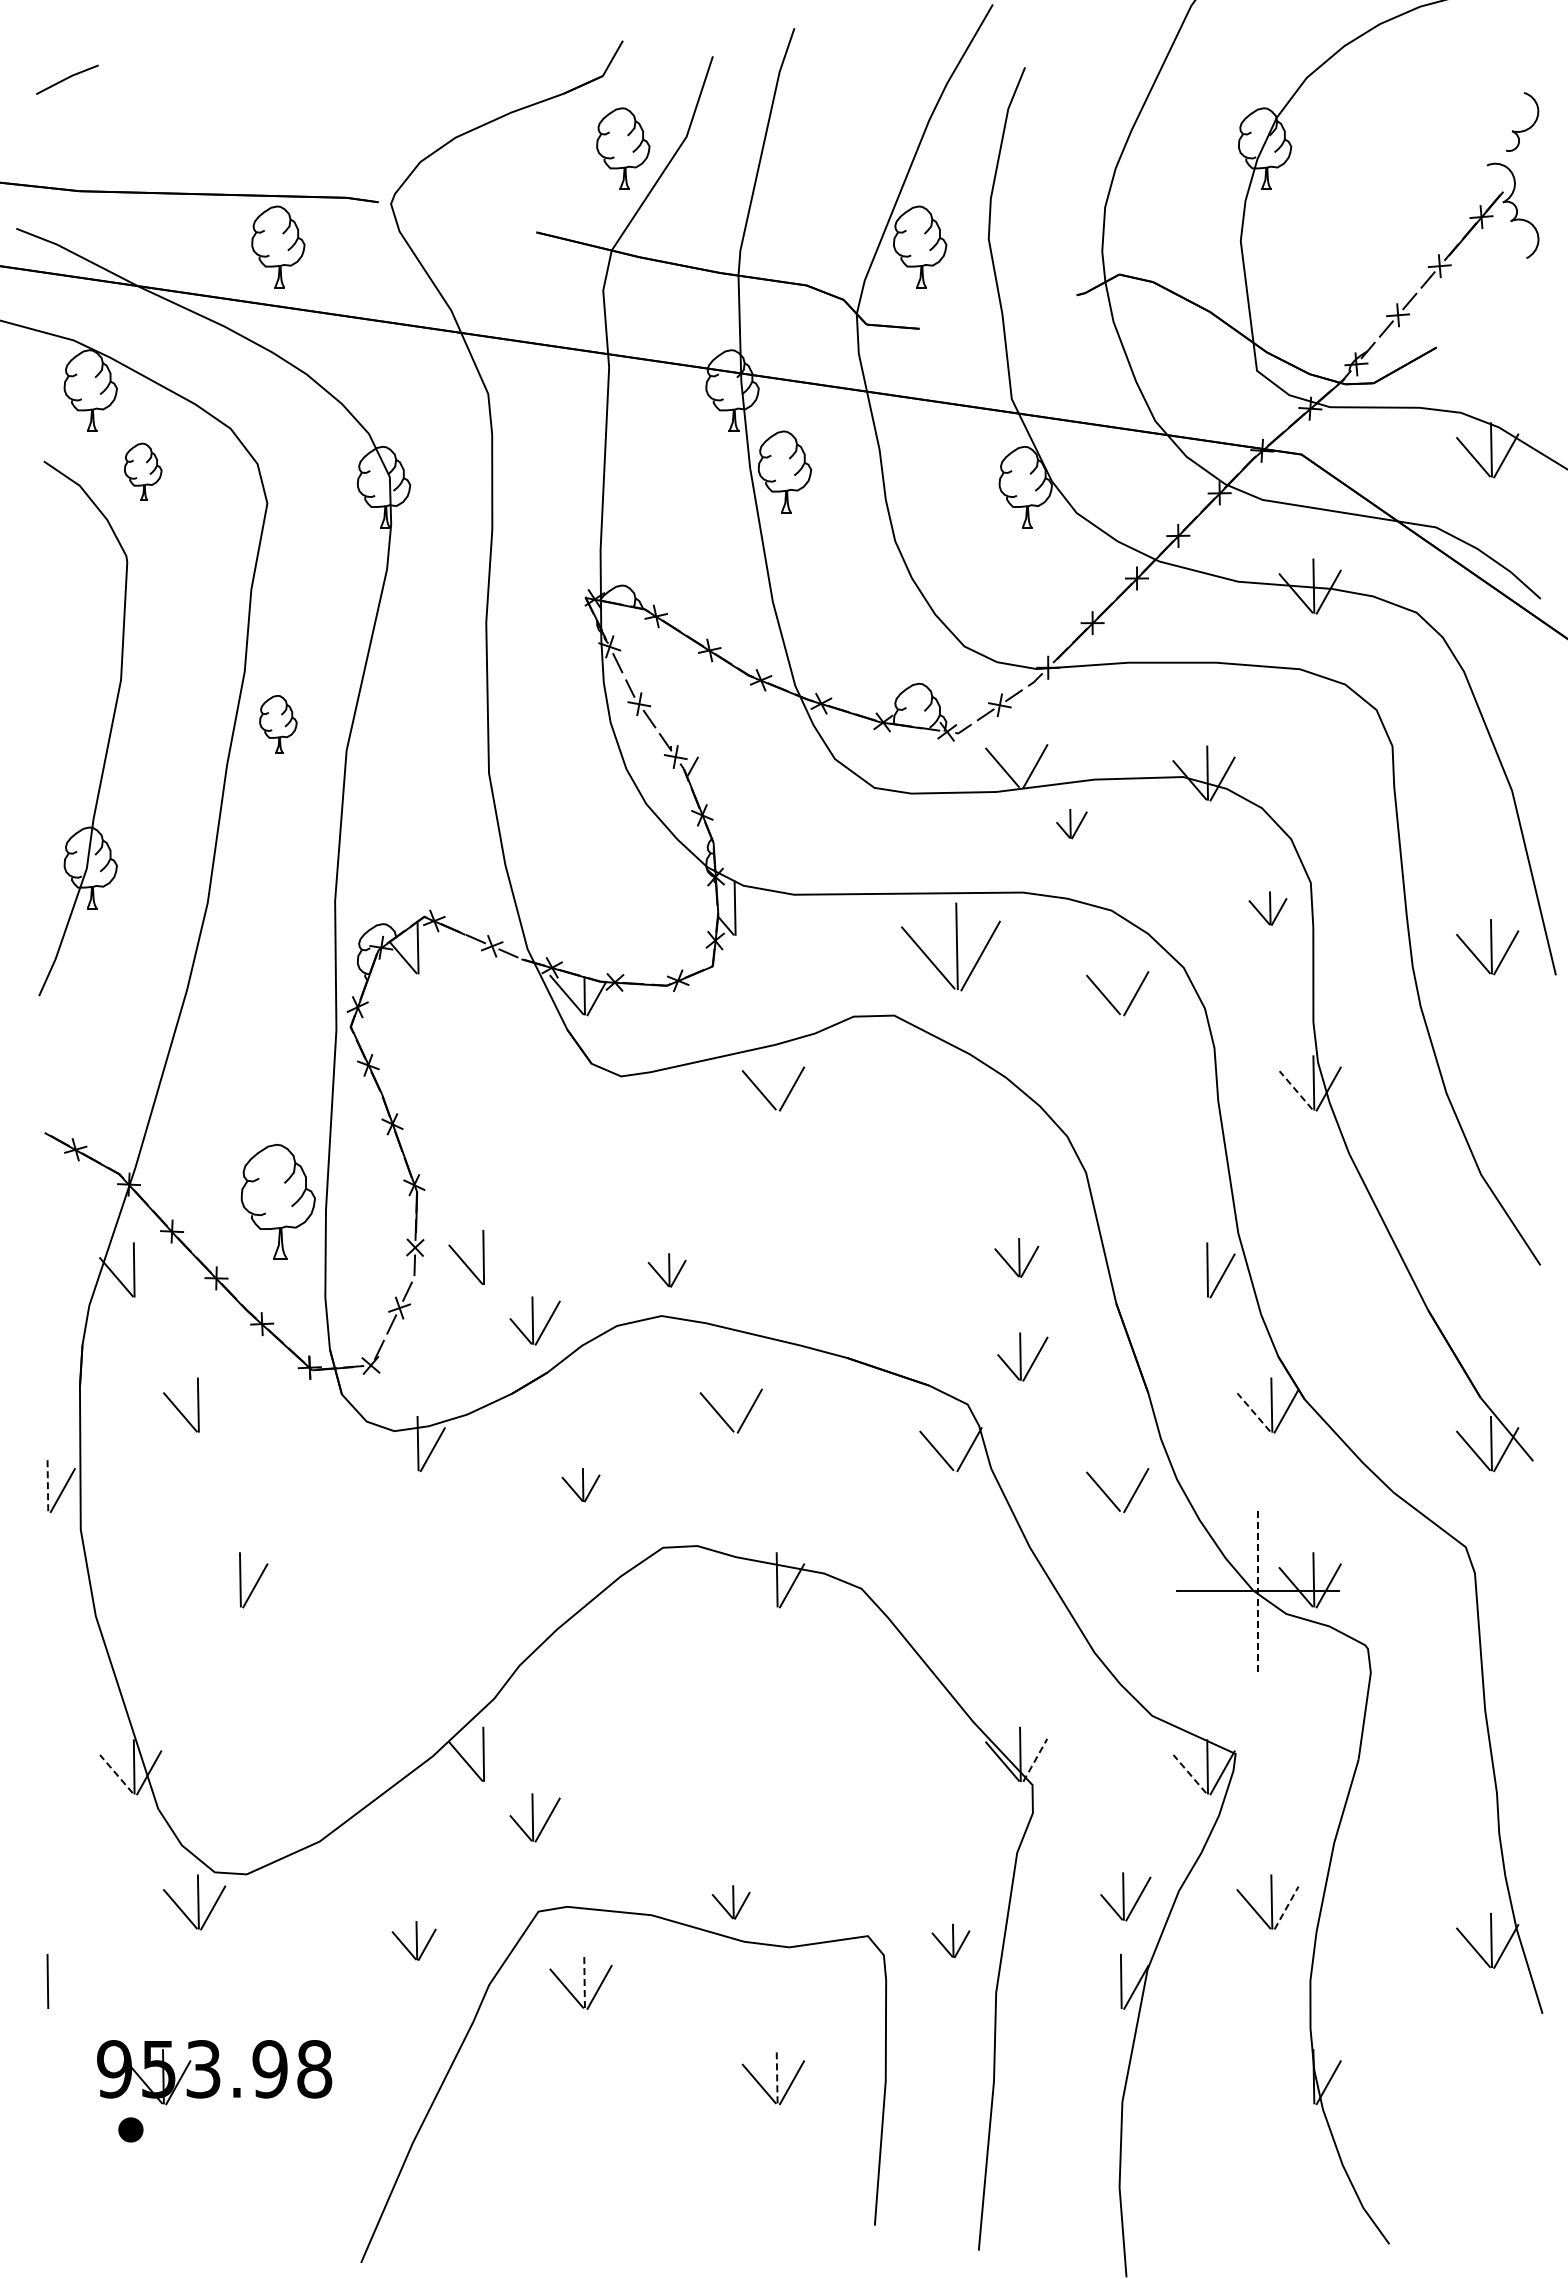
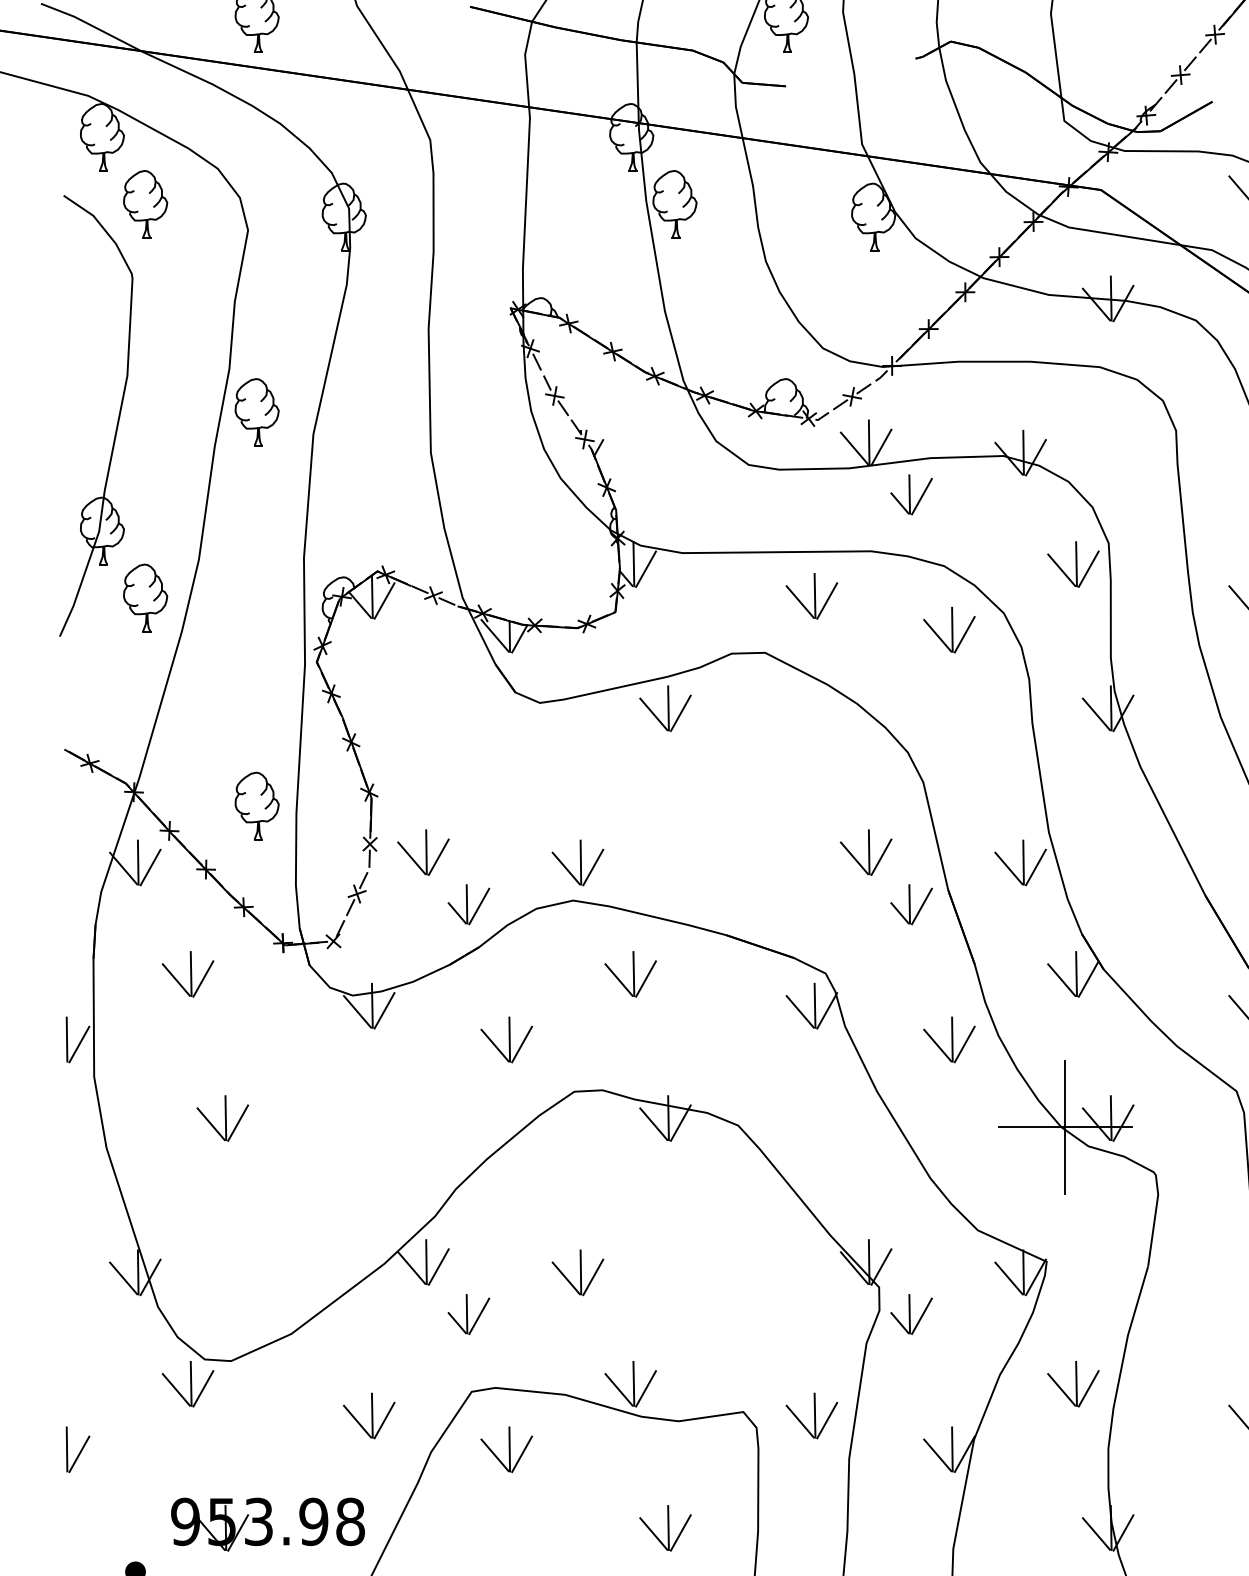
part: (143, 471) -> (145, 204), size x1.43
part: (278, 723) -> (257, 411), size x1.43
line: (1020, 760) -> (869, 442), added
part: (1071, 823) -> (911, 494), size x1.67
part: (1267, 908) -> (1072, 564), size x1.67
line: (749, 913) -> (645, 568), added
part: (950, 947) -> (811, 596), size x0.62
part: (143, 948) -> (145, 597), added
line: (432, 952) -> (384, 600), added
line: (1120, 987) -> (951, 629), added
line: (776, 1082) -> (668, 707), added
line: (1295, 1089) -> (1096, 713), dashed -> solid
part: (278, 1201) -> (257, 806), size x0.71
part: (1016, 1257) -> (865, 852), size x1.43
line: (498, 1263) -> (438, 857), added
part: (666, 1270) -> (577, 863), size x1.67
line: (149, 1275) -> (150, 867), added
line: (1189, 1277) -> (1008, 868), added
part: (1022, 1356) -> (911, 904), moved
line: (734, 1404) -> (633, 973), added
line: (213, 1410) -> (203, 978), added
line: (1253, 1412) -> (1061, 980), dashed -> solid
line: (954, 1443) -> (814, 1005), added
line: (399, 1450) -> (357, 1011), added
line: (47, 1484) -> (66, 1039), dashed -> solid
line: (1120, 1484) -> (951, 1039), added
part: (580, 1485) -> (506, 1040), size x1.67
line: (222, 1587) -> (211, 1124), added
line: (758, 1587) -> (653, 1124), added
line: (1258, 1590) -> (1065, 1126), dashed -> solid
line: (498, 1759) -> (438, 1266), added
line: (1035, 1760) -> (881, 1267), dashed -> solid
part: (666, 1767) -> (577, 1272), added
line: (116, 1773) -> (123, 1277), dashed -> solid
line: (1189, 1773) -> (1008, 1277), dashed -> solid
part: (1125, 1896) -> (911, 1314), moved
part: (730, 1902) -> (630, 1384), size x1.67
line: (1286, 1907) -> (1088, 1388), dashed -> solid
part: (413, 1940) -> (368, 1415), size x1.43
part: (950, 1940) -> (811, 1415), size x1.67
line: (584, 1981) -> (509, 1449), dashed -> solid
line: (62, 1986) -> (79, 1453), added
line: (1103, 1988) -> (937, 1455), added
part: (214, 2072) -> (267, 1524), moved
line: (777, 2076) -> (668, 1527), dashed -> solid
line: (1295, 2083) -> (1096, 1533), added

